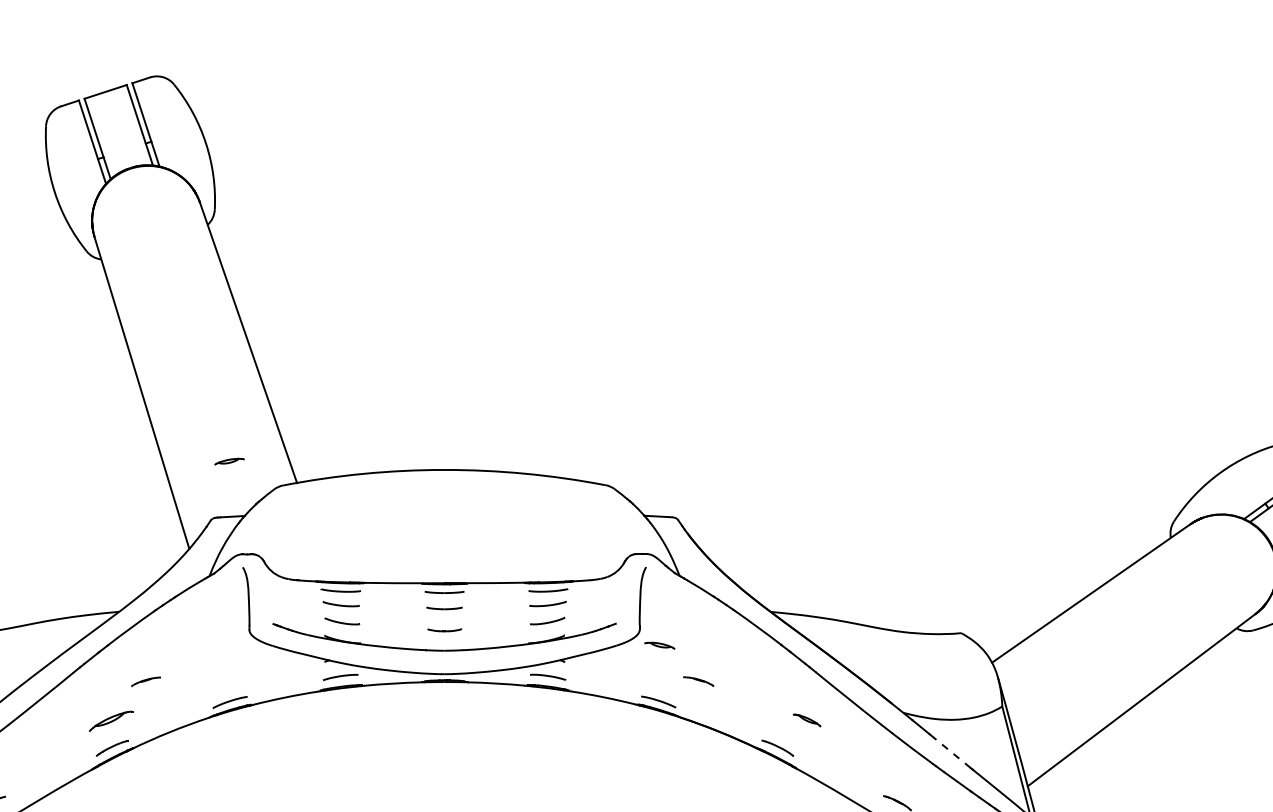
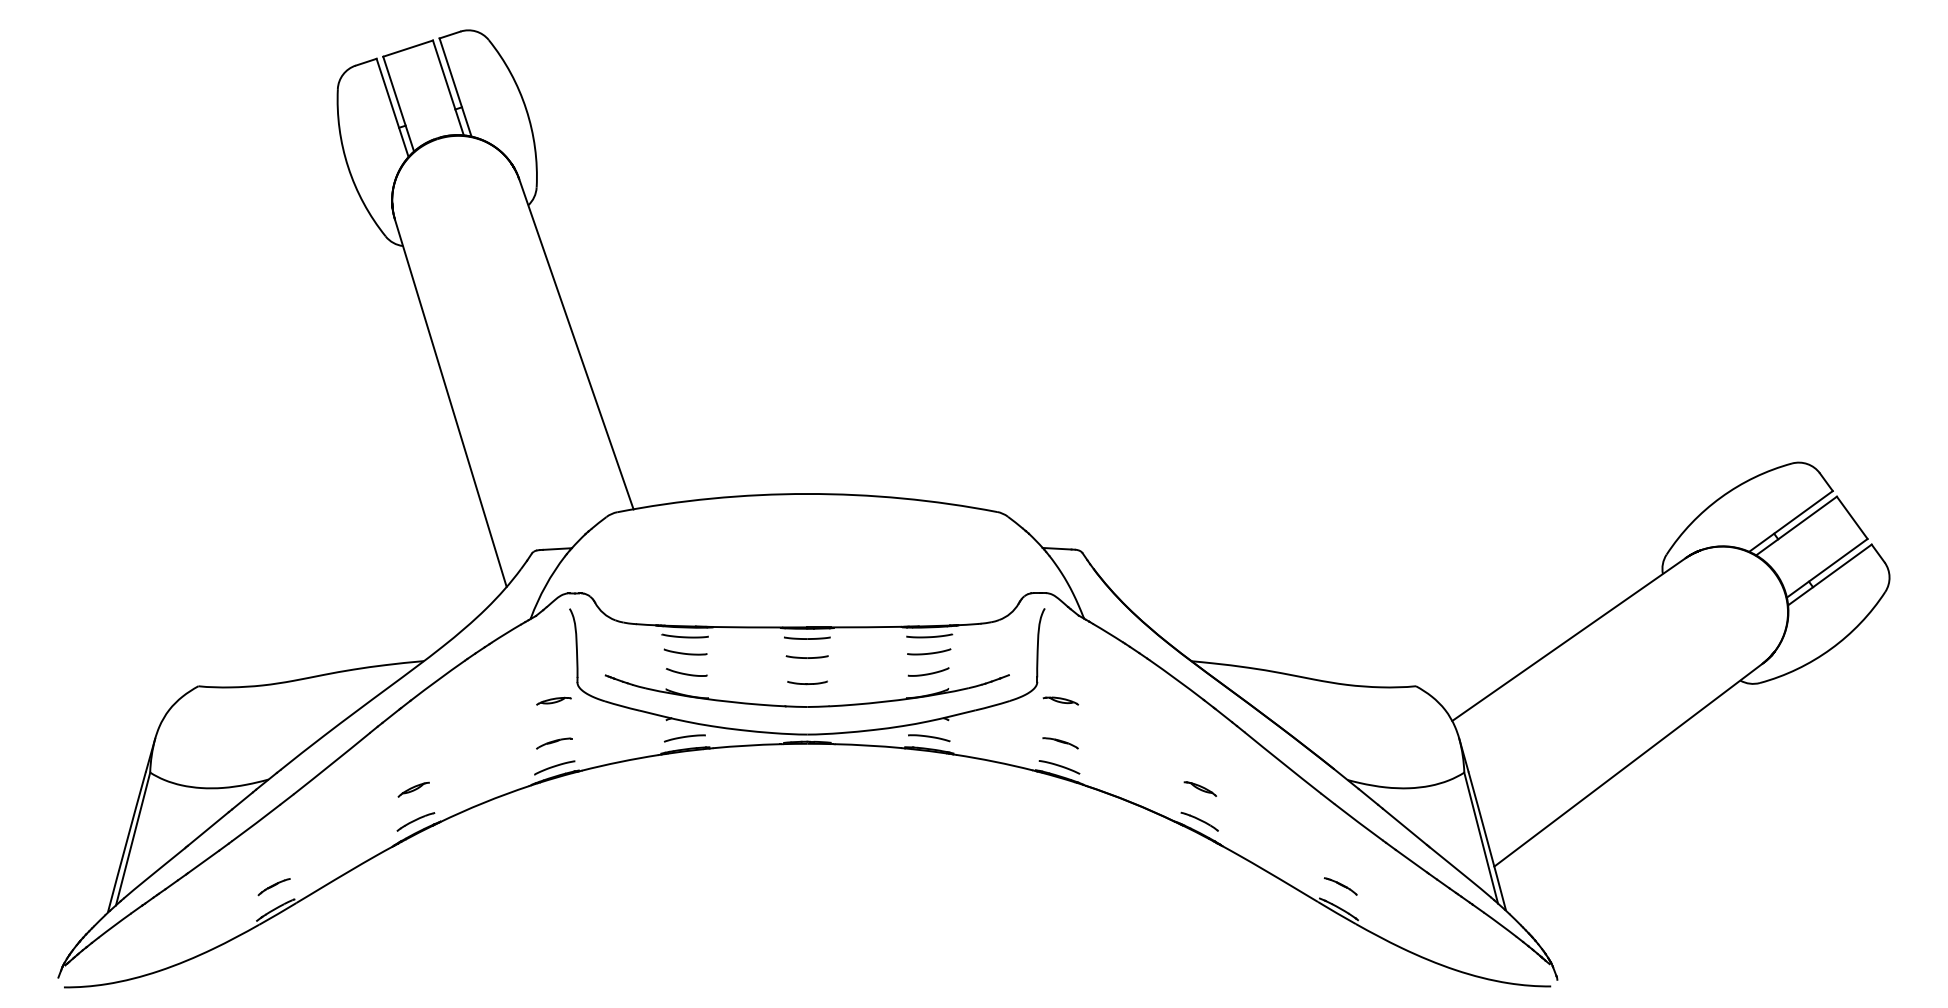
part: (229, 461) -> (553, 700), moved
part: (146, 681) -> (554, 743), moved
part: (698, 681) -> (1060, 743), moved
part: (807, 719) -> (1200, 788), moved
part: (110, 720) -> (413, 789), size x0.62
line: (951, 752) -> (1404, 826), dashed -> solid

